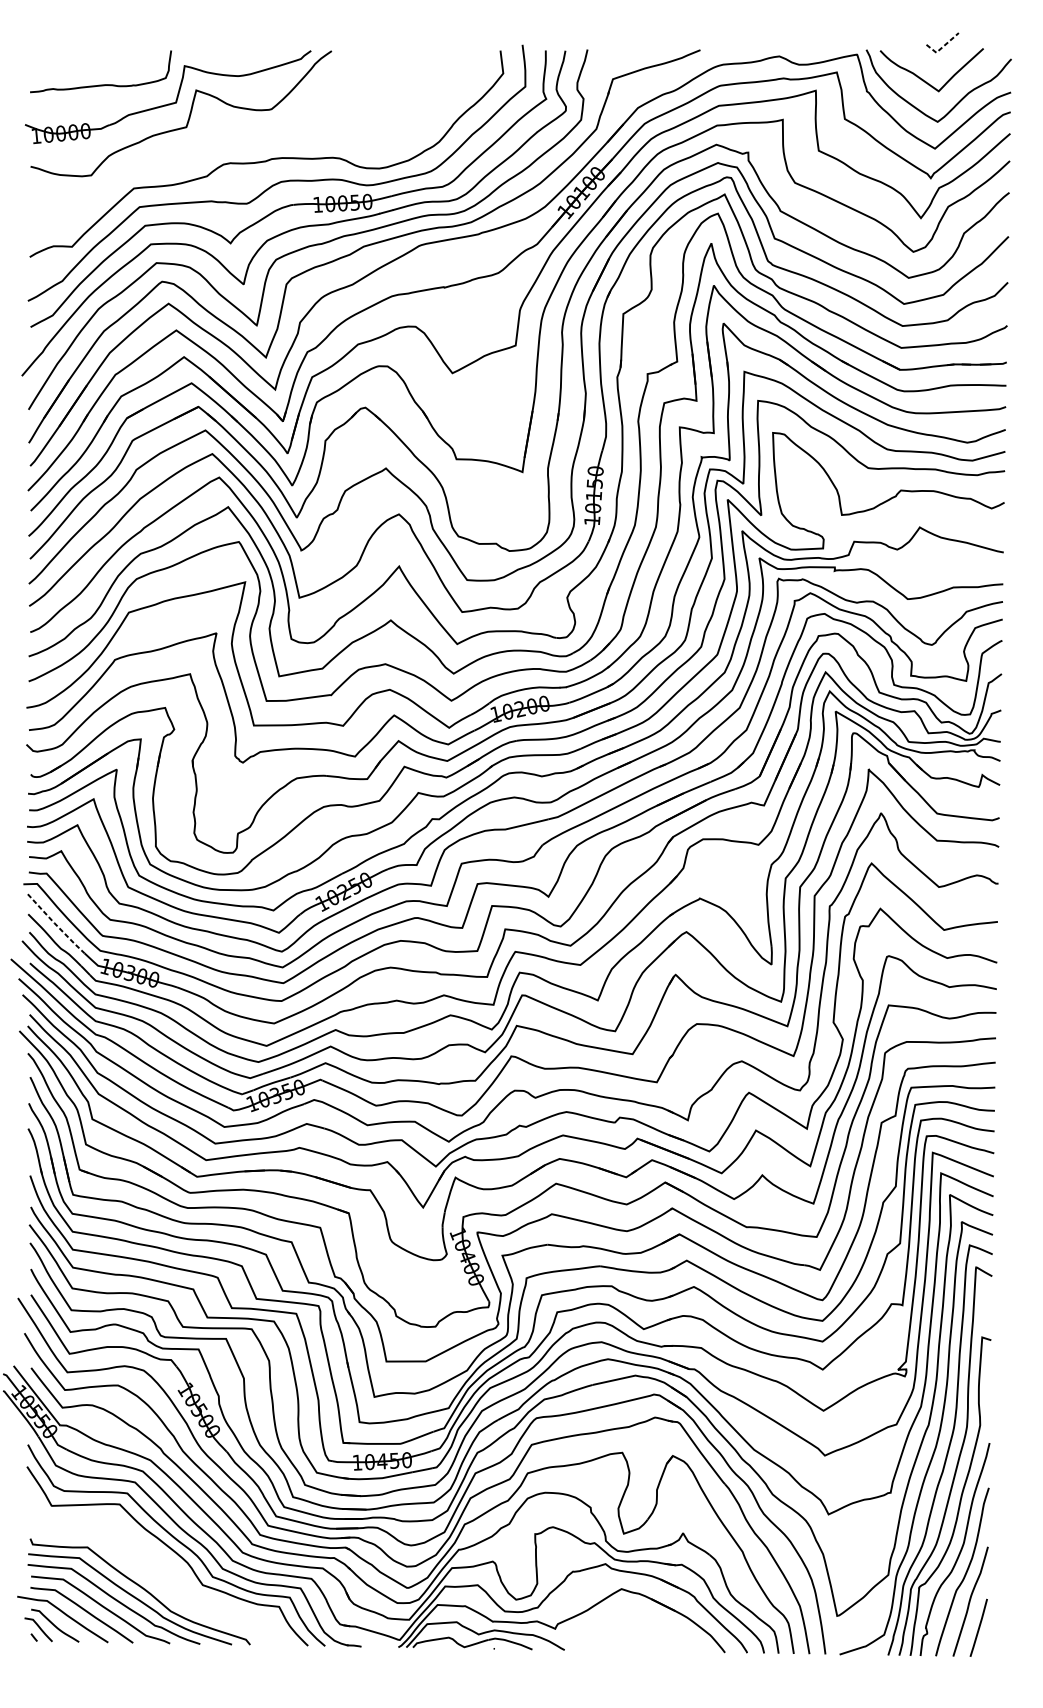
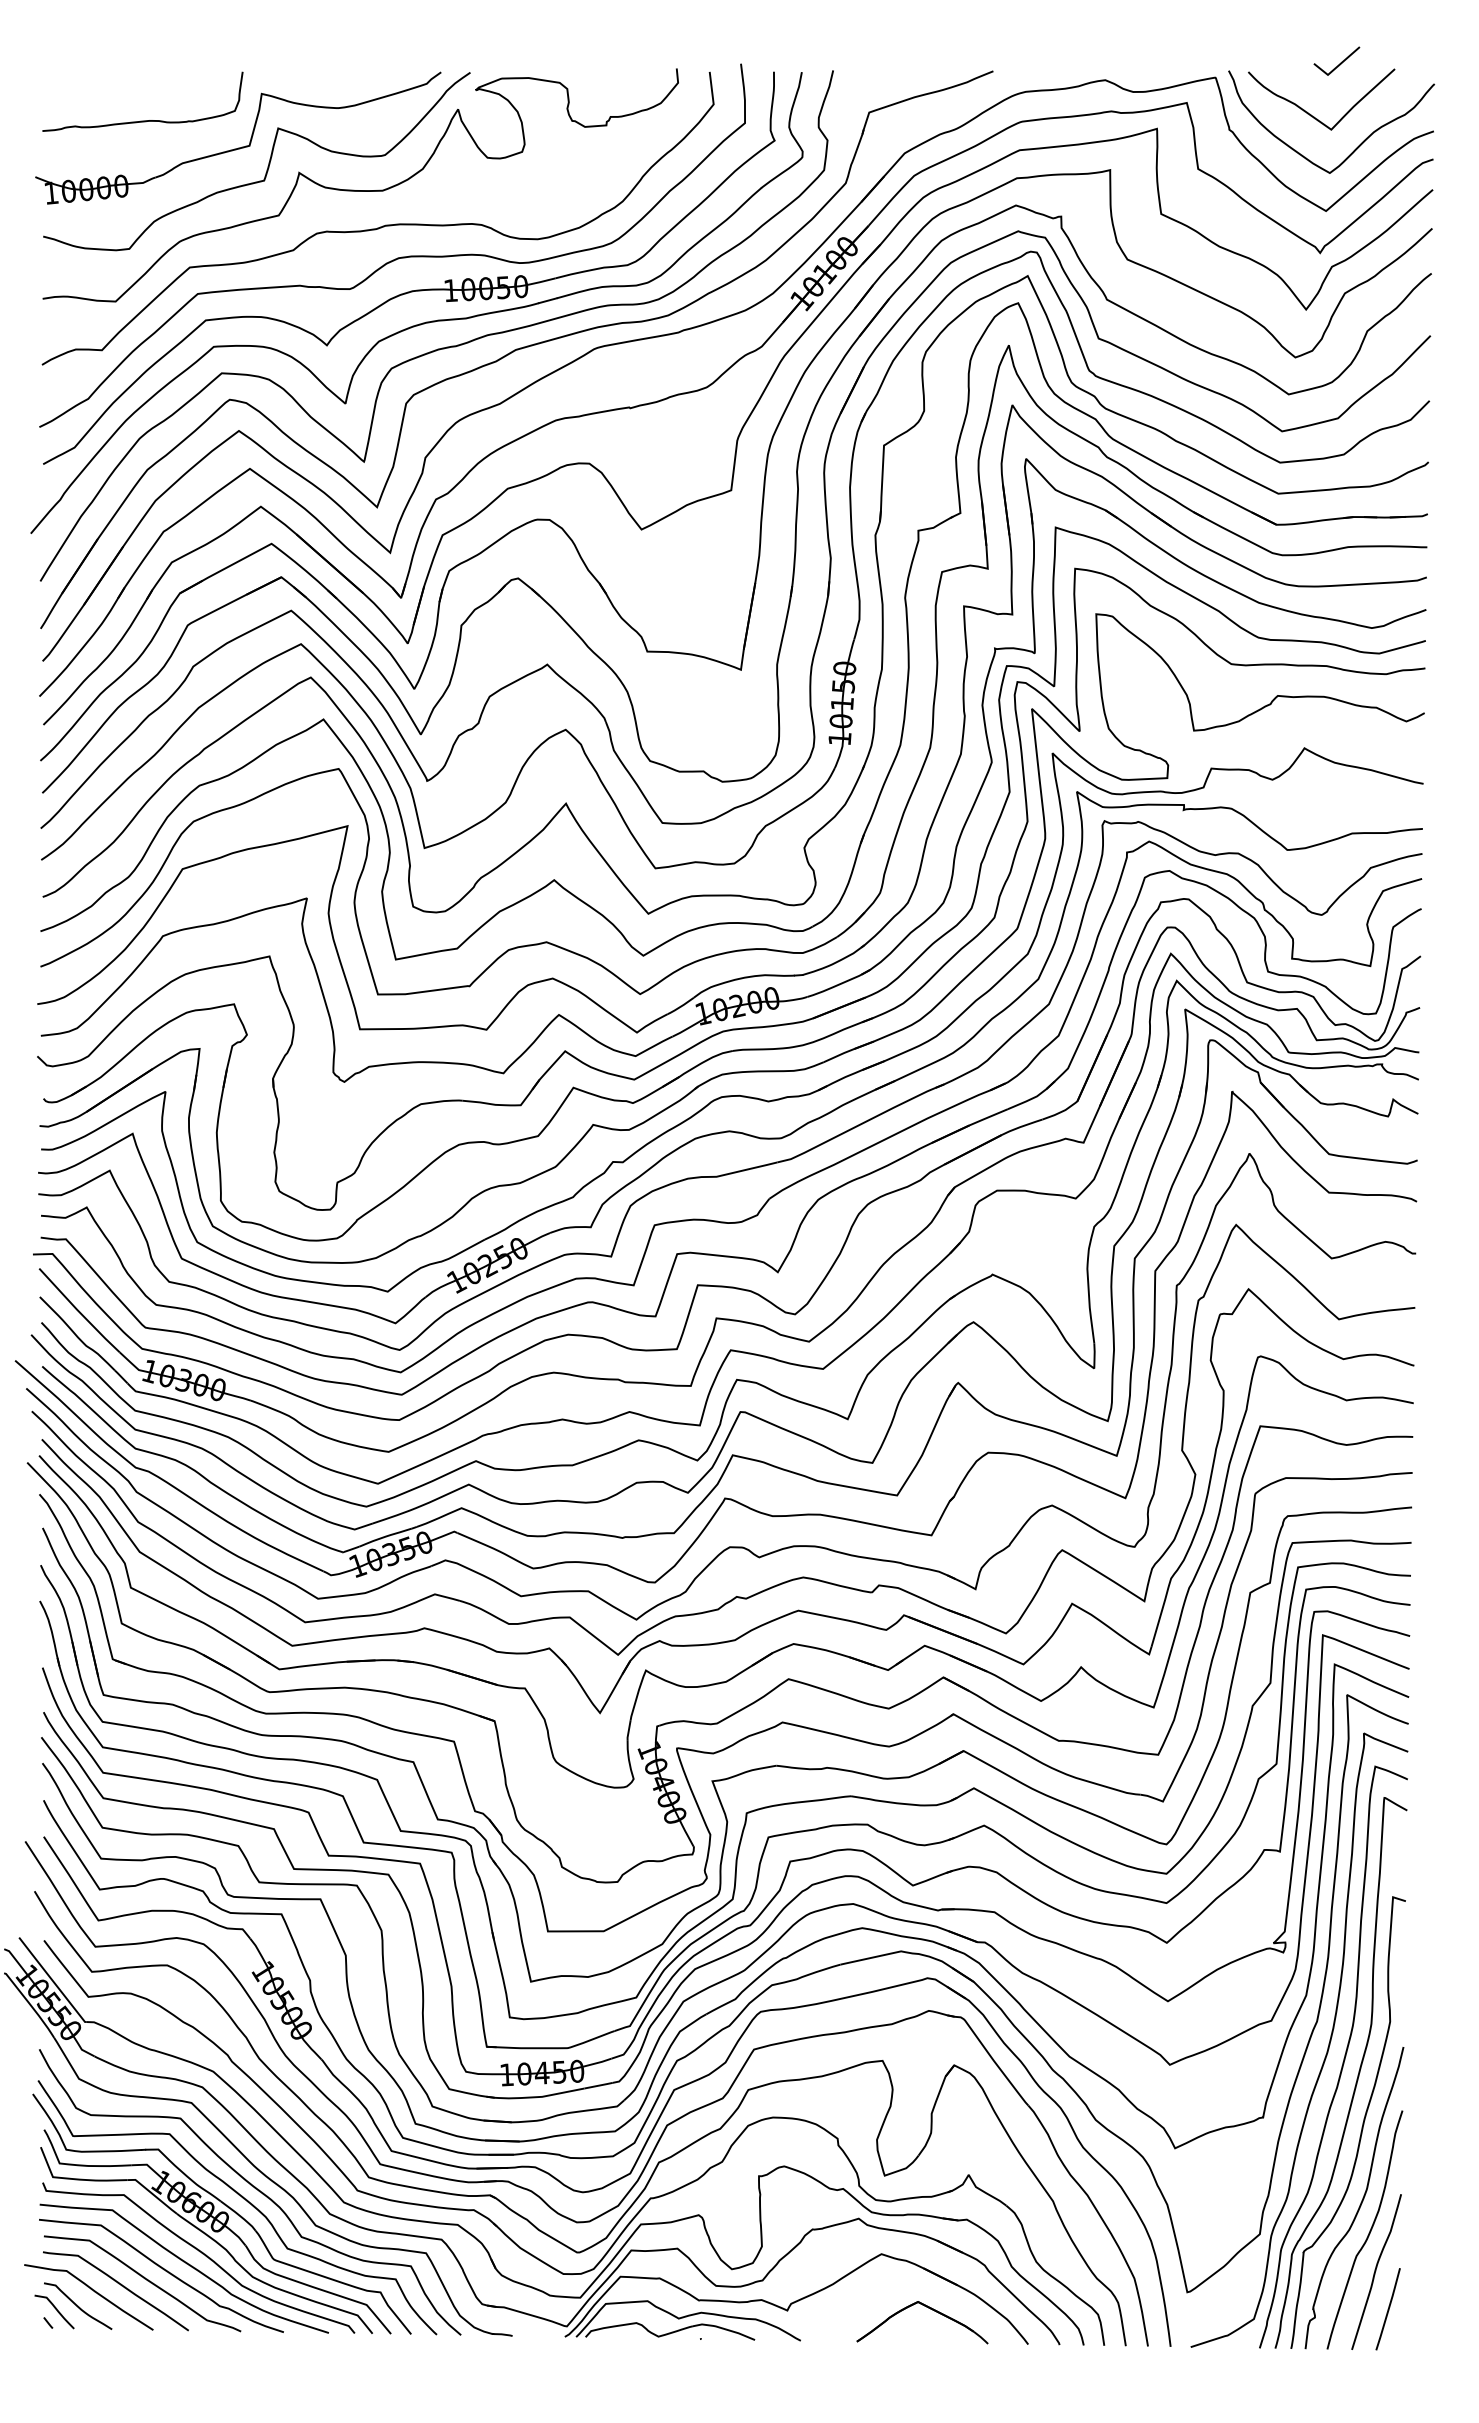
line: (942, 47) -> (1336, 67), dashed -> solid
curve: (254, 134) -> (360, 190), added
line: (56, 924) -> (79, 1311), dashed -> solid
part: (156, 1560) -> (221, 2213), added
part: (654, 1627) -> (928, 2308), added

